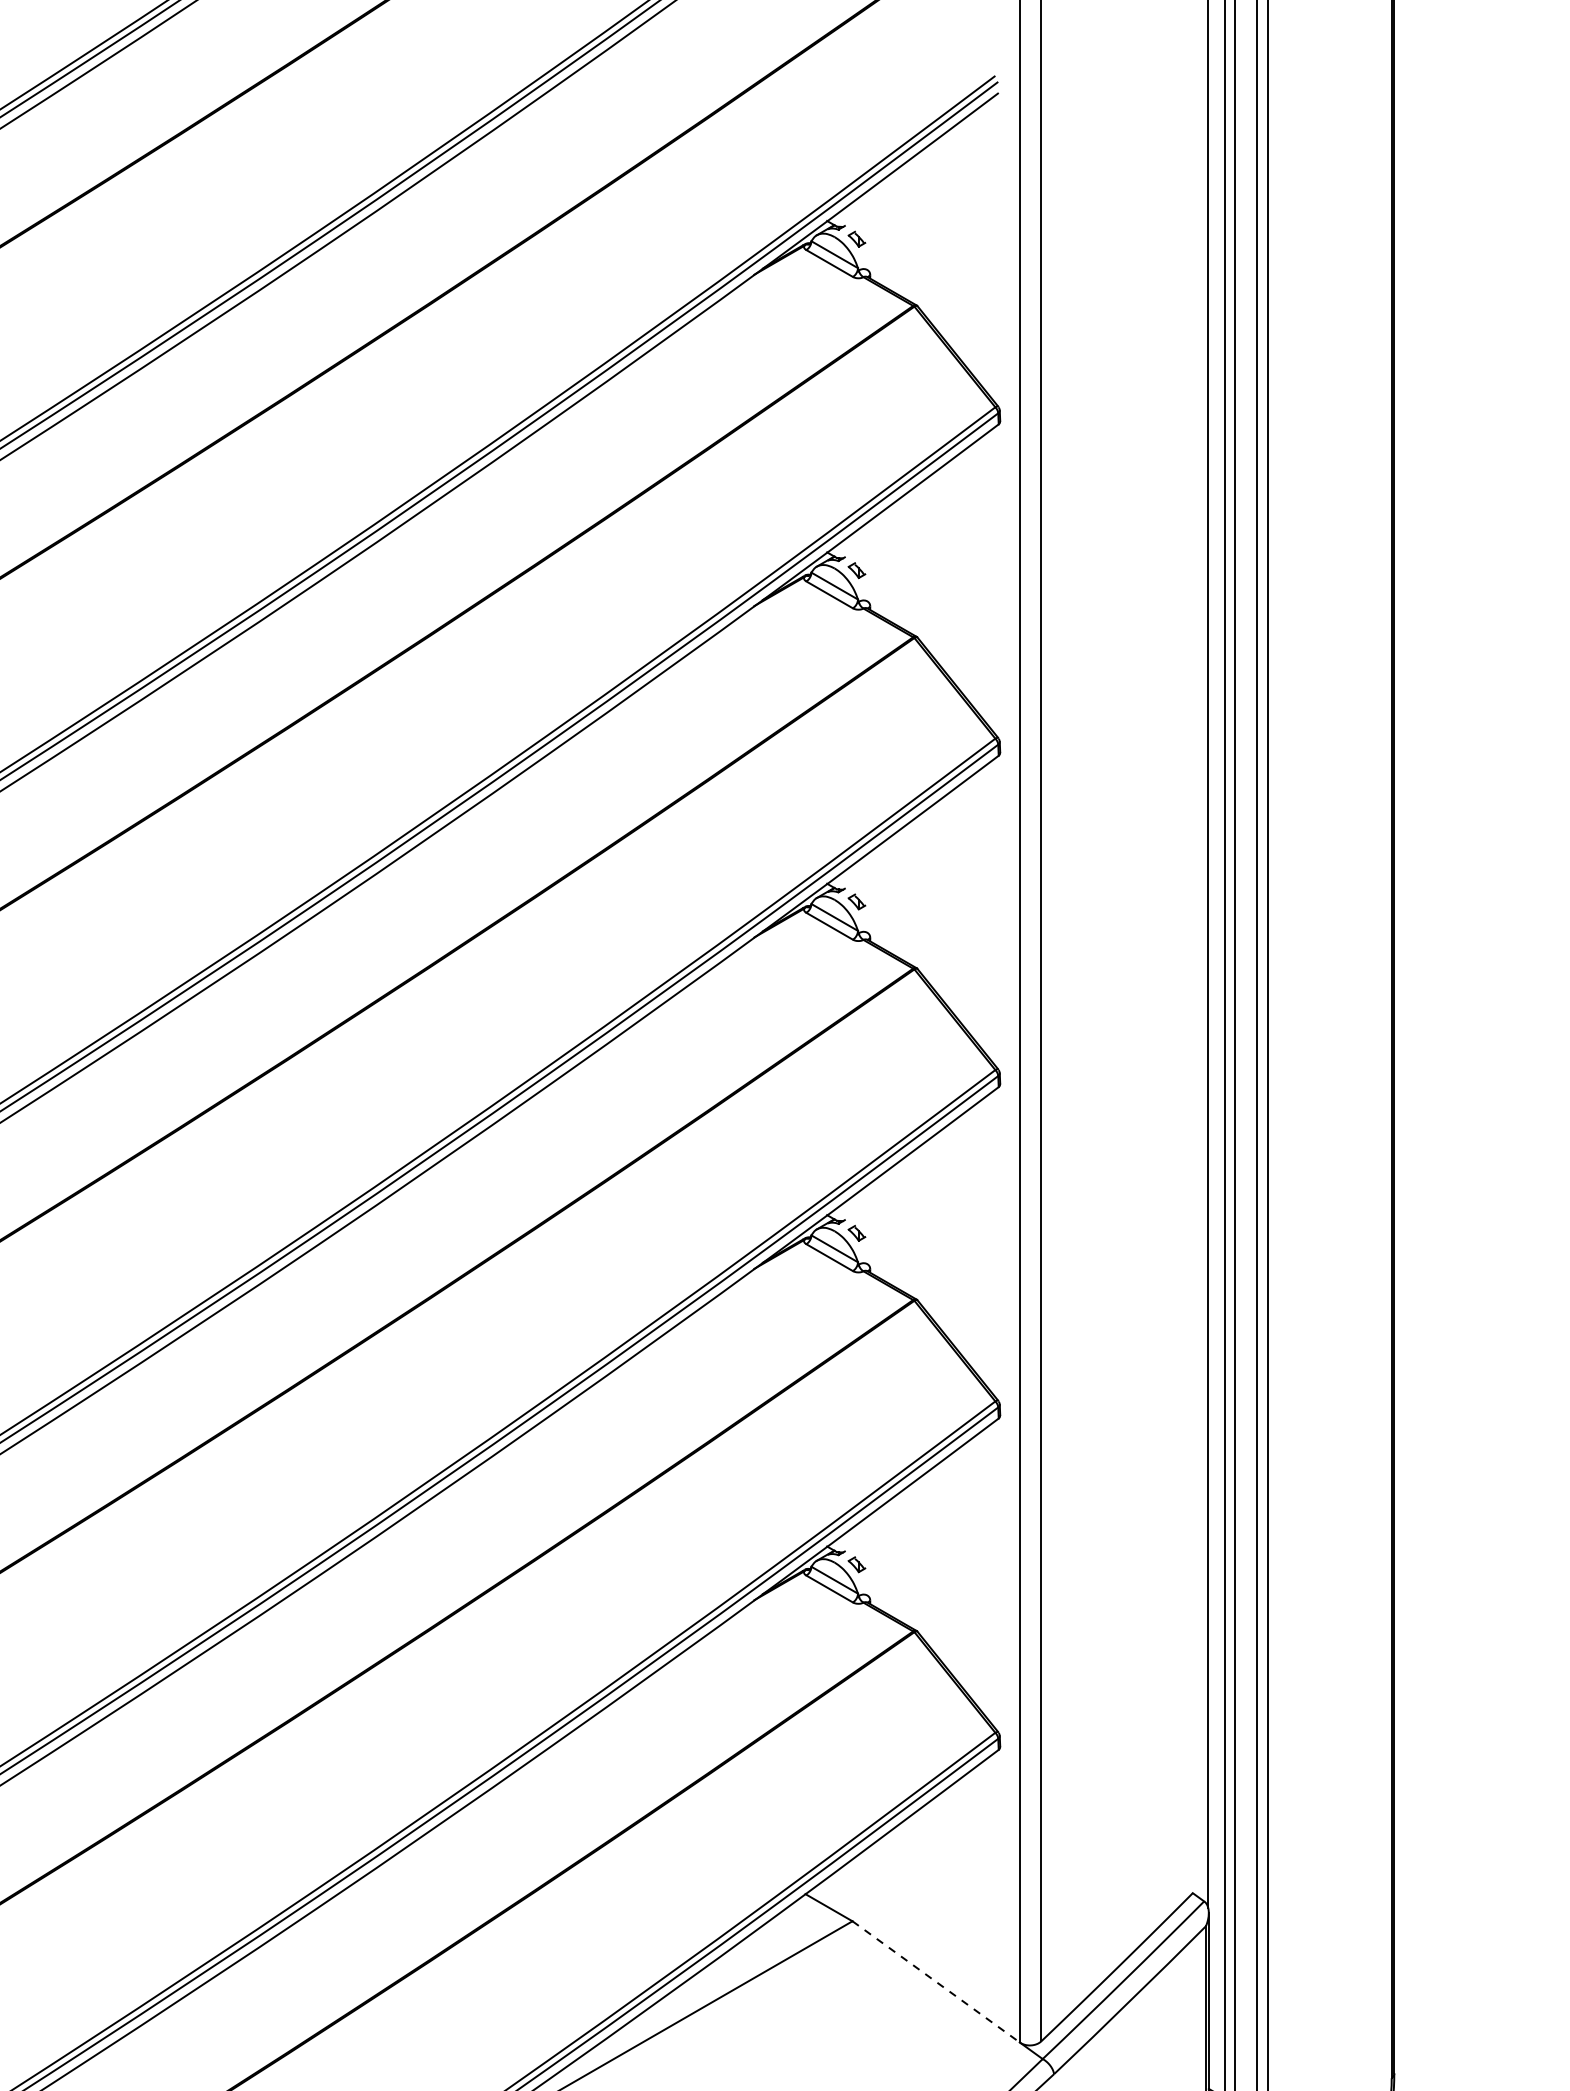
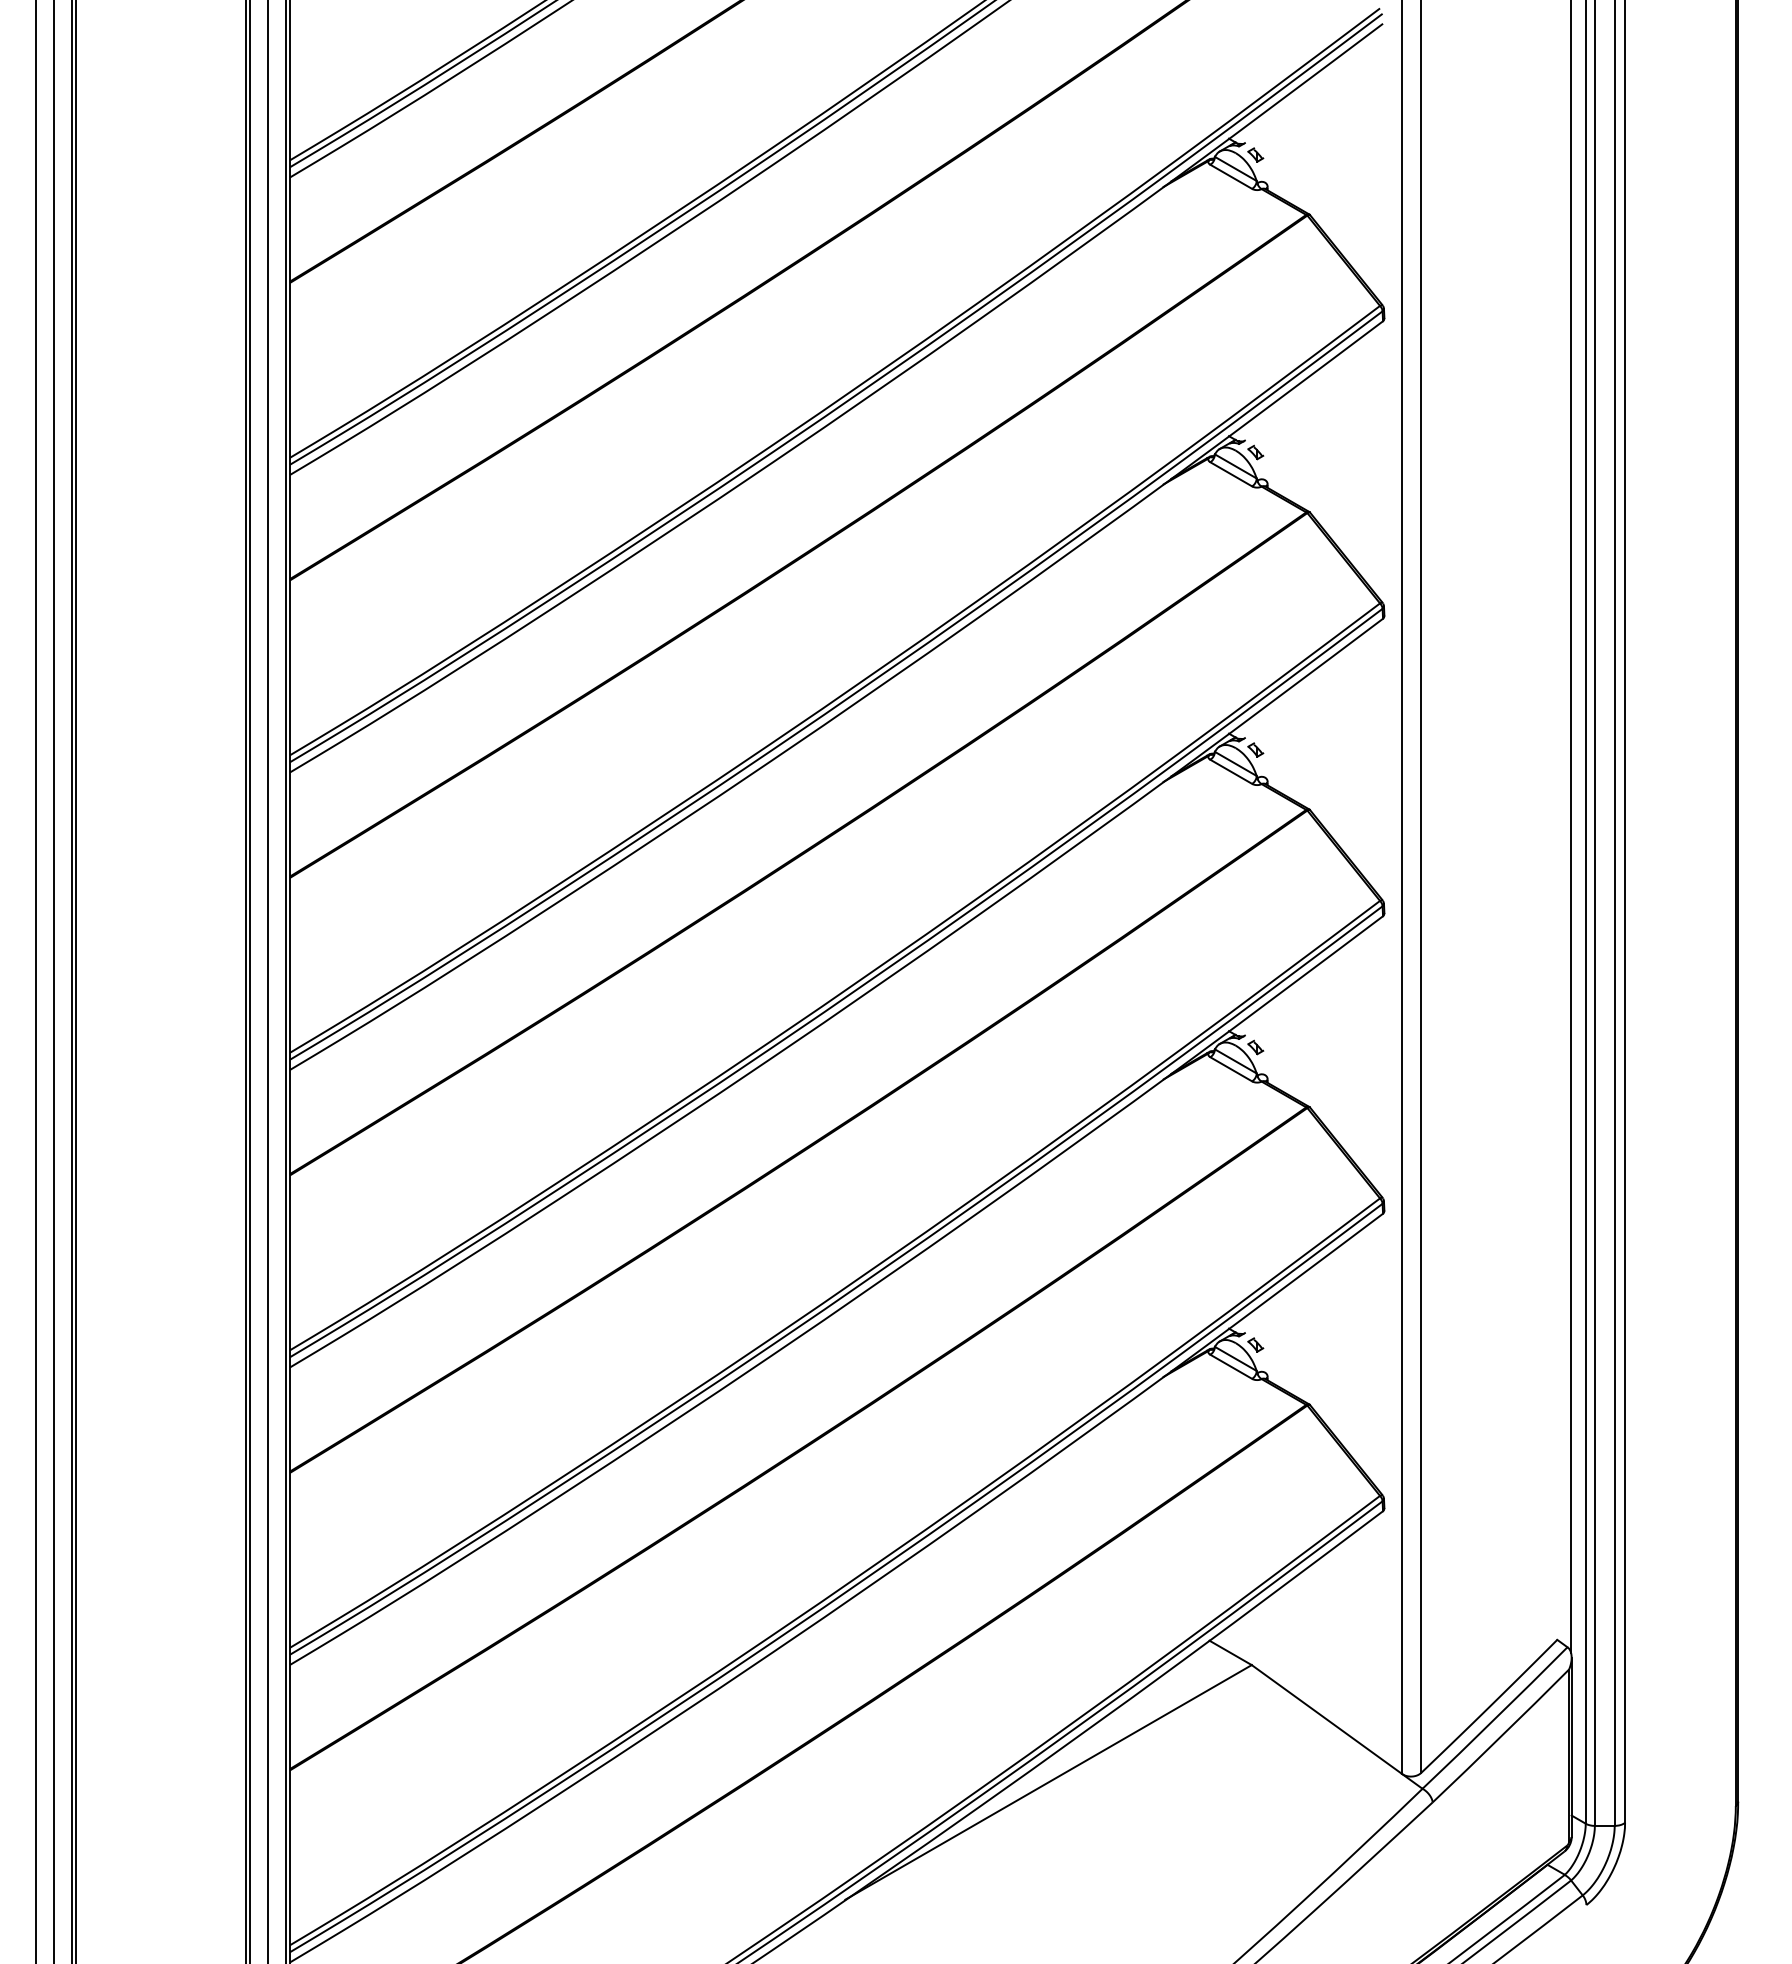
line: (935, 1981) -> (1326, 1719), dashed -> solid

